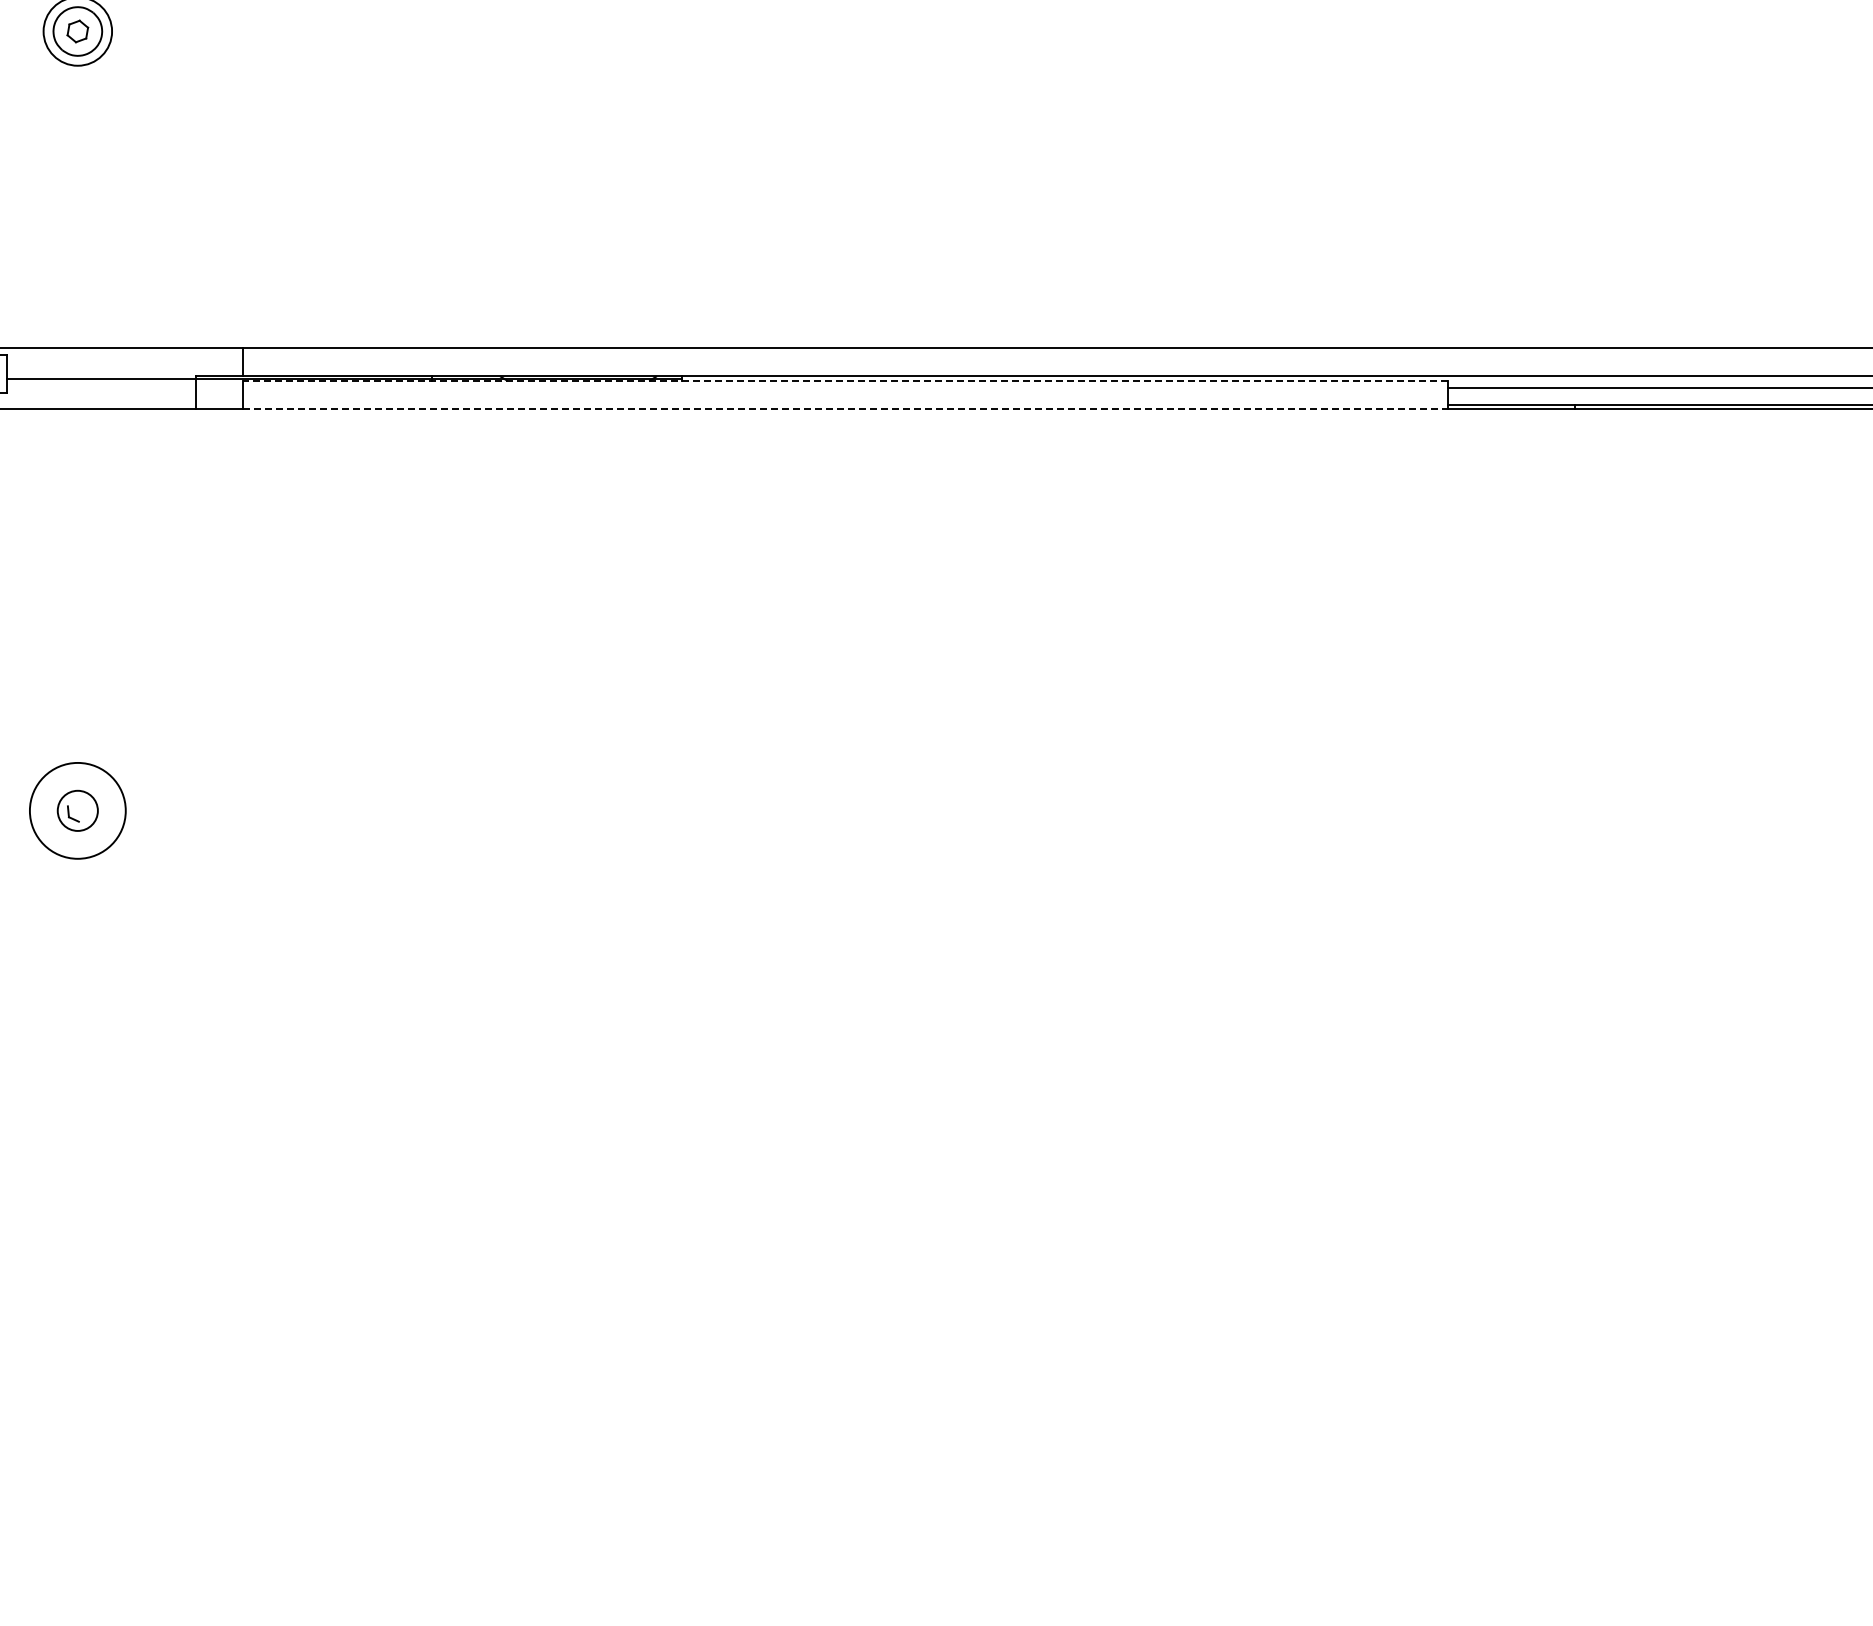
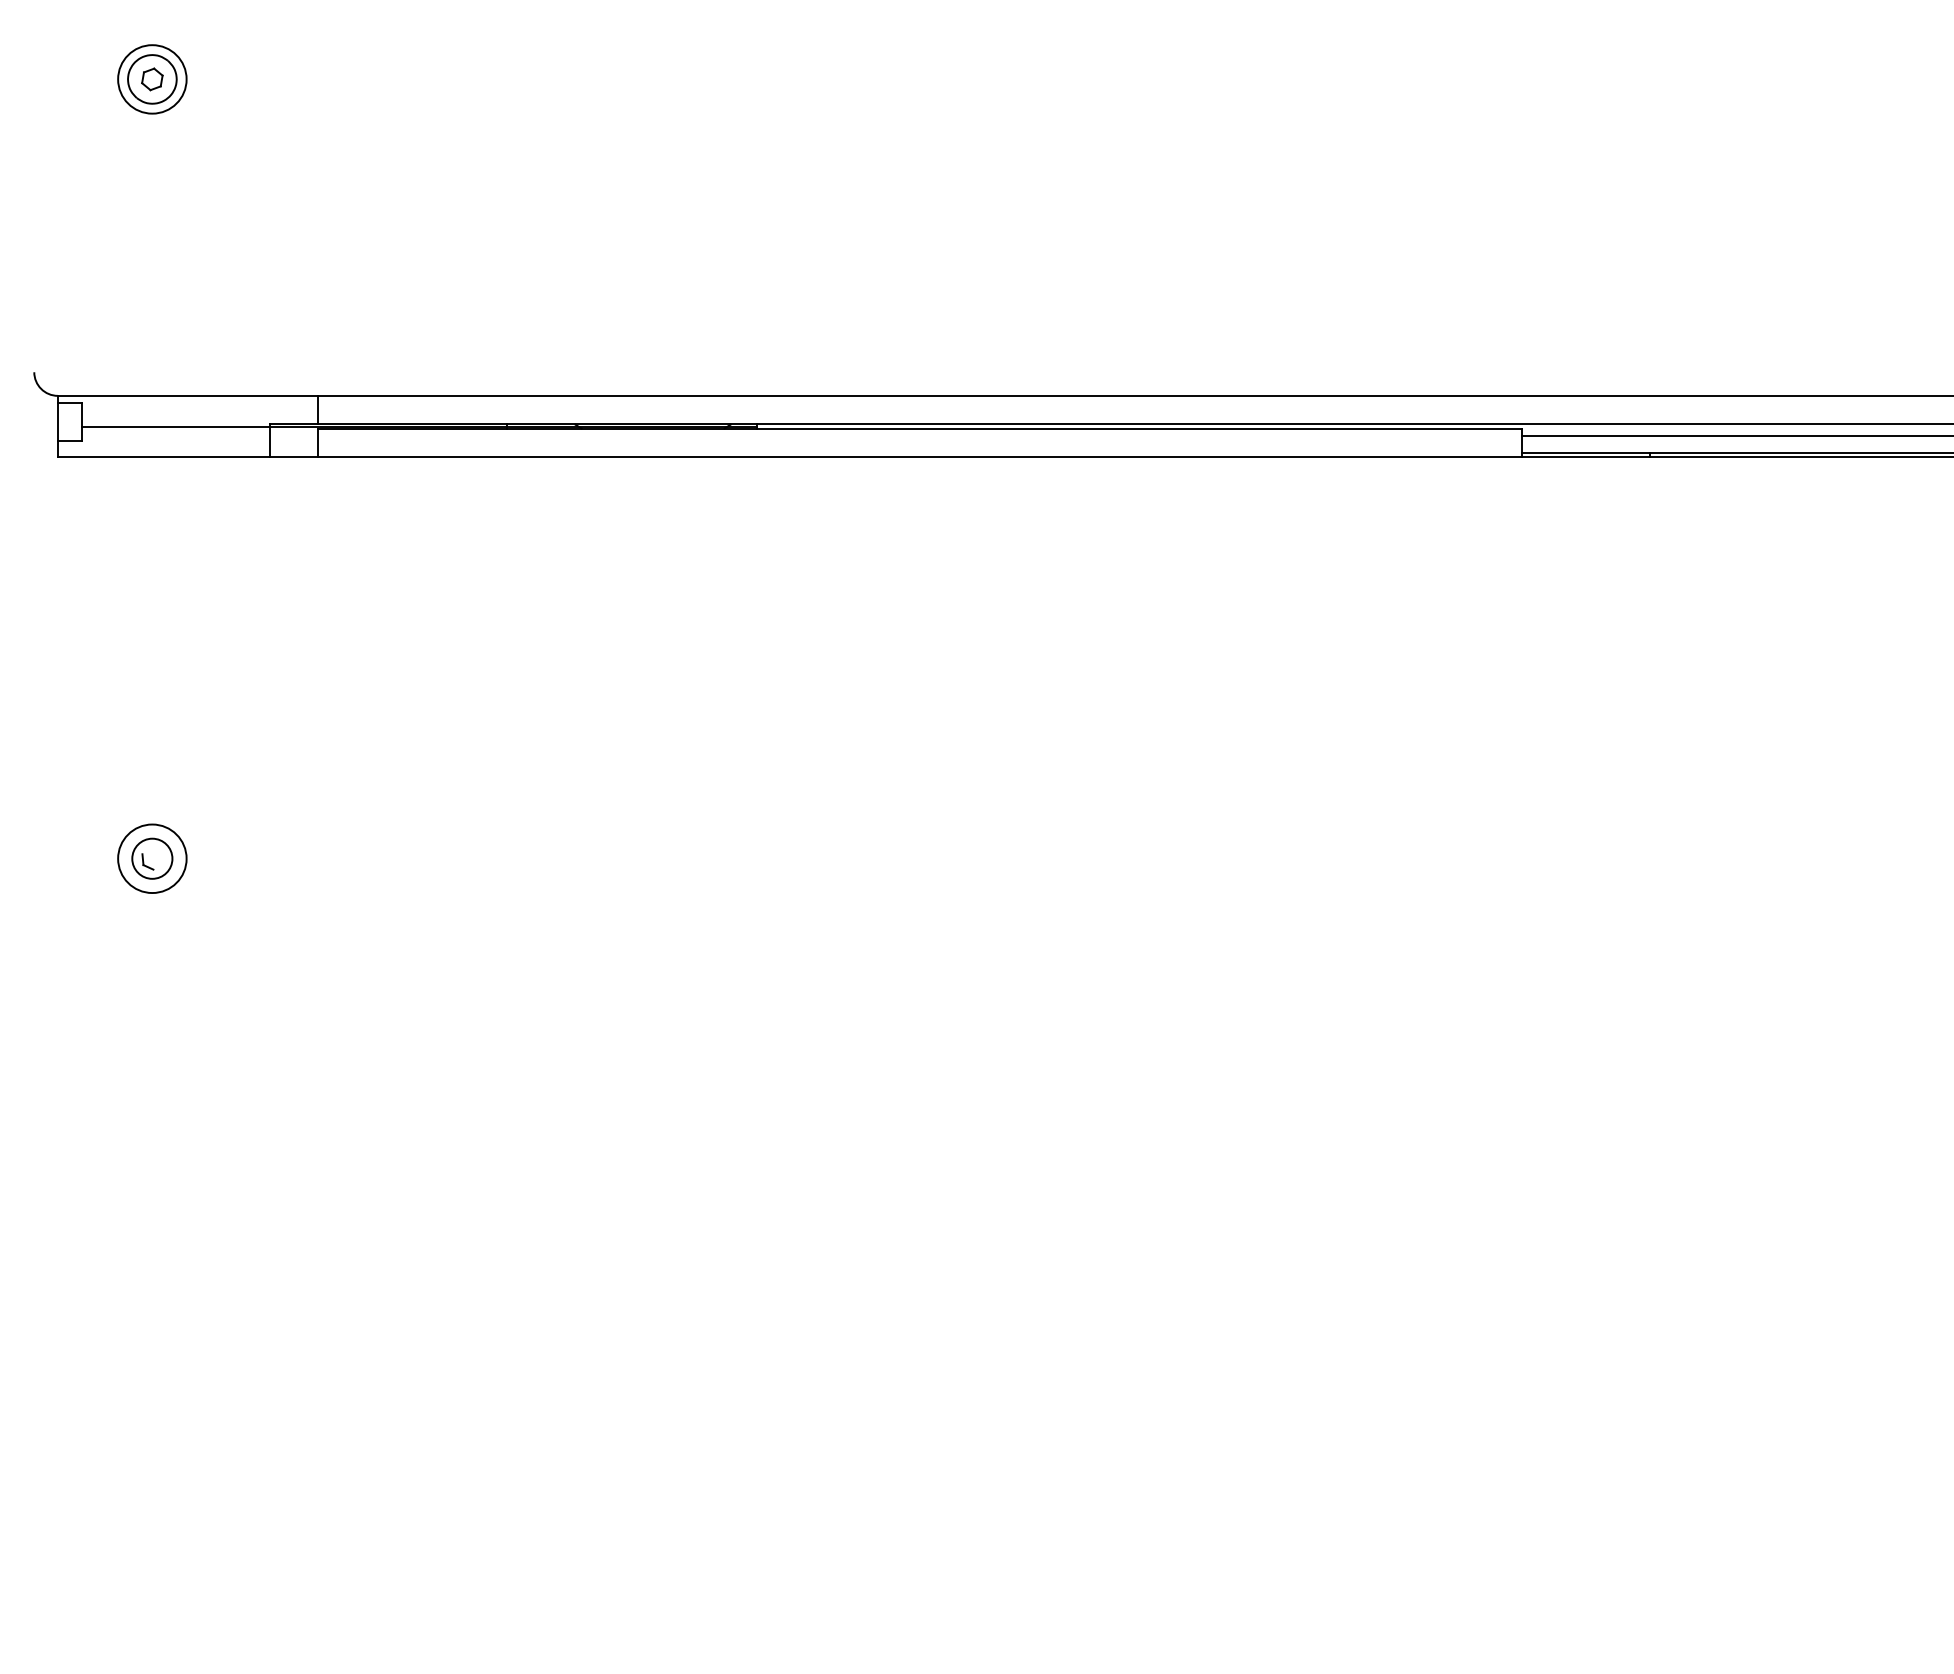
line: (844, 380) -> (919, 428), dashed -> solid
line: (845, 409) -> (920, 457), dashed -> solid
circle: (77, 810) -> (152, 858), size x0.71

